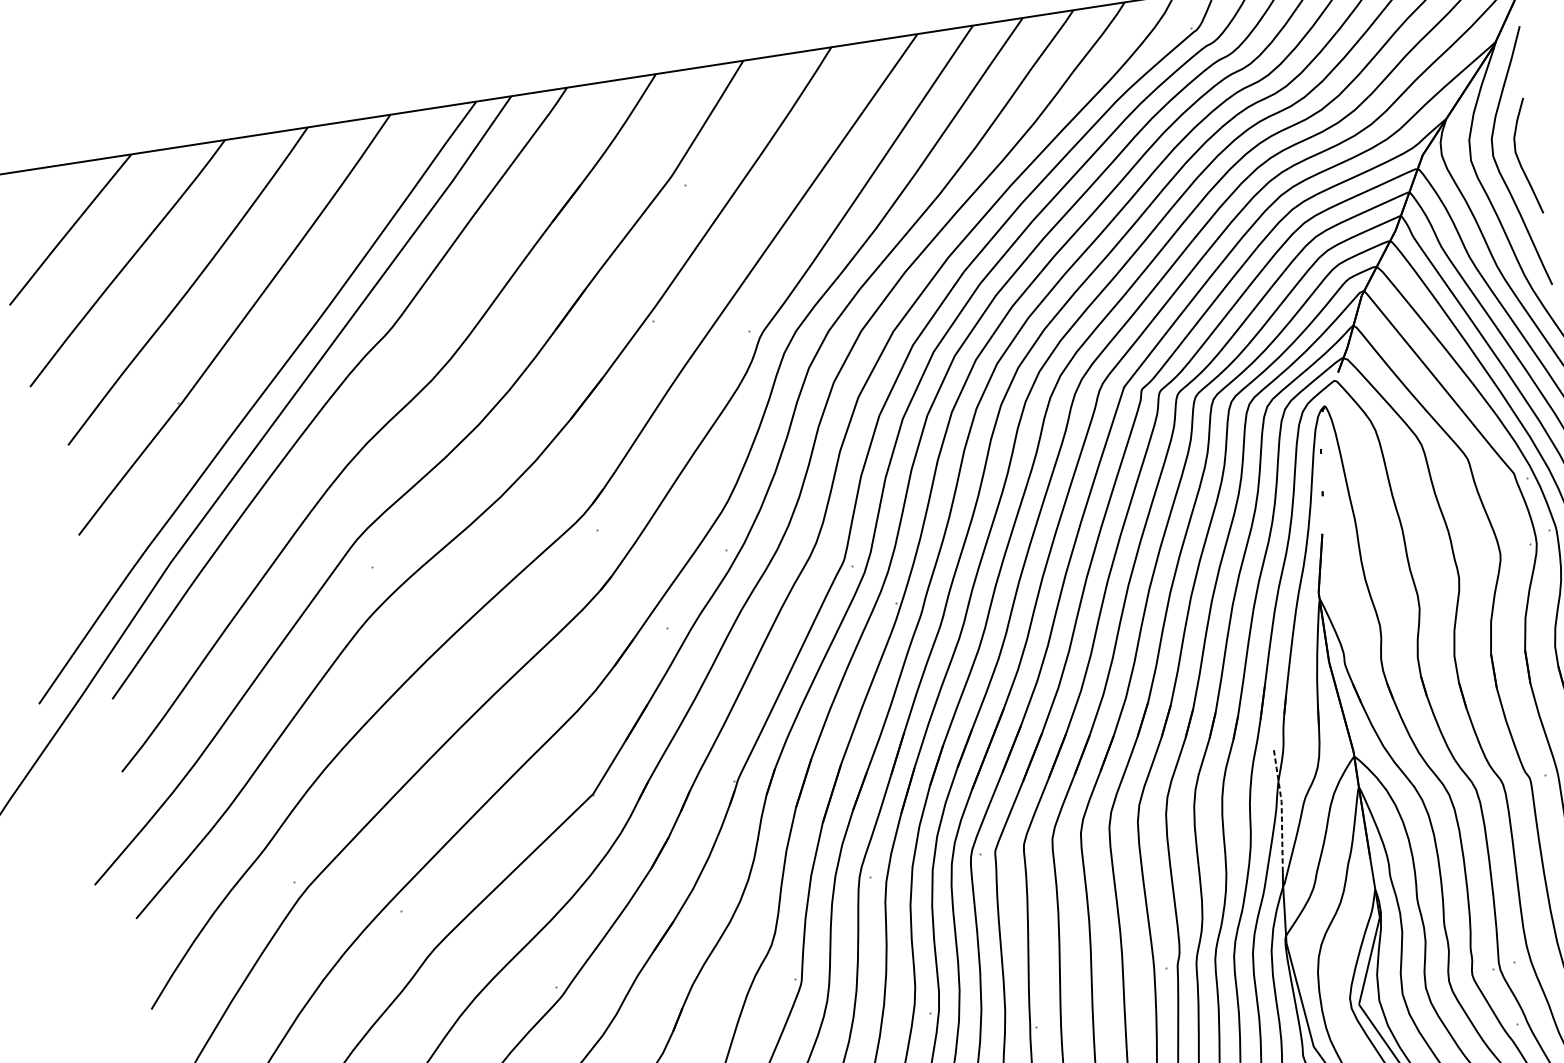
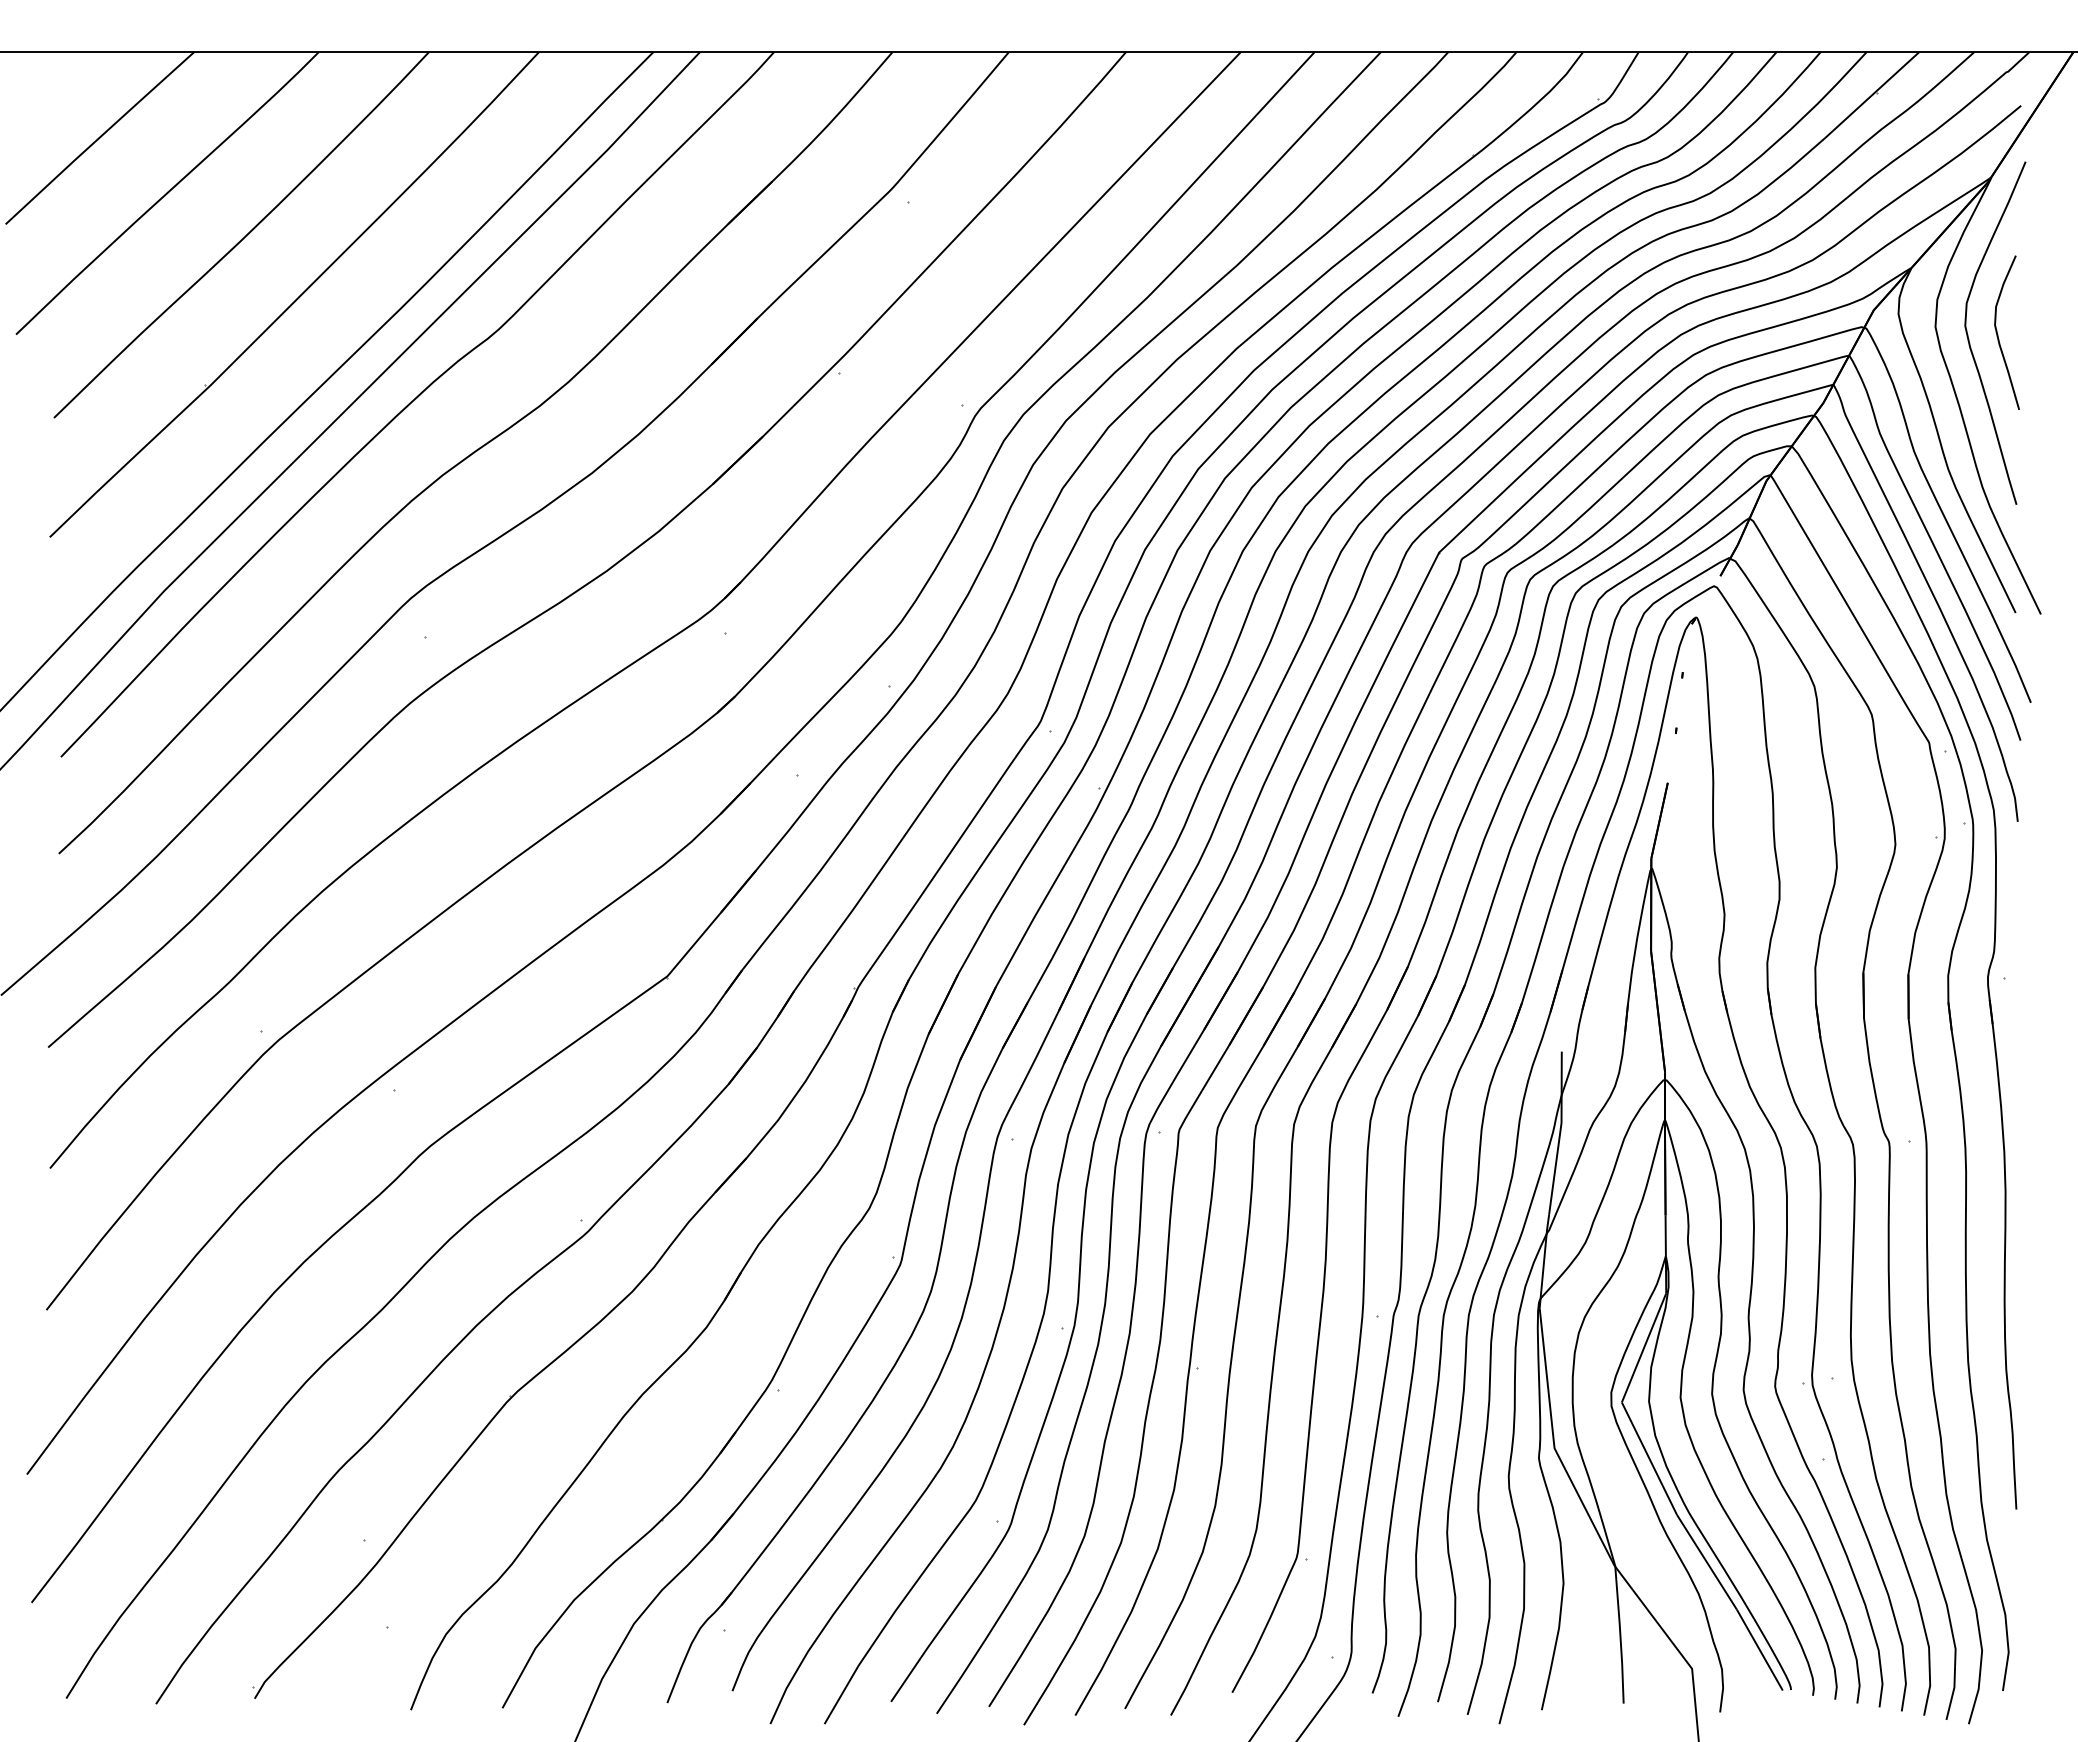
line: (1281, 808) -> (1560, 1132), dashed -> solid

